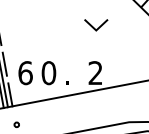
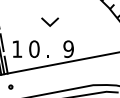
line: (99, 25) -> (52, 22), moved
text: (25, 72) -> (17, 48), 6 -> 1
text: (95, 73) -> (68, 49), 2 -> 9

